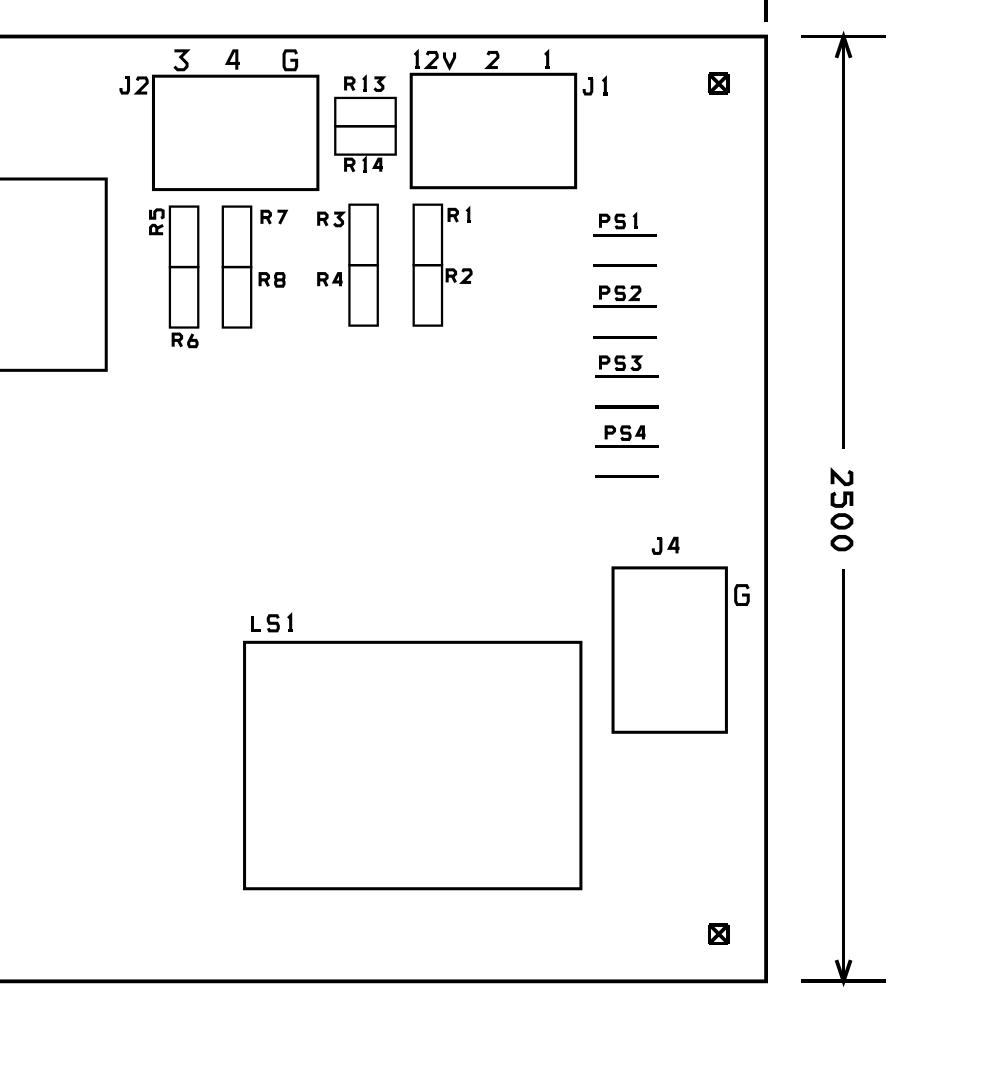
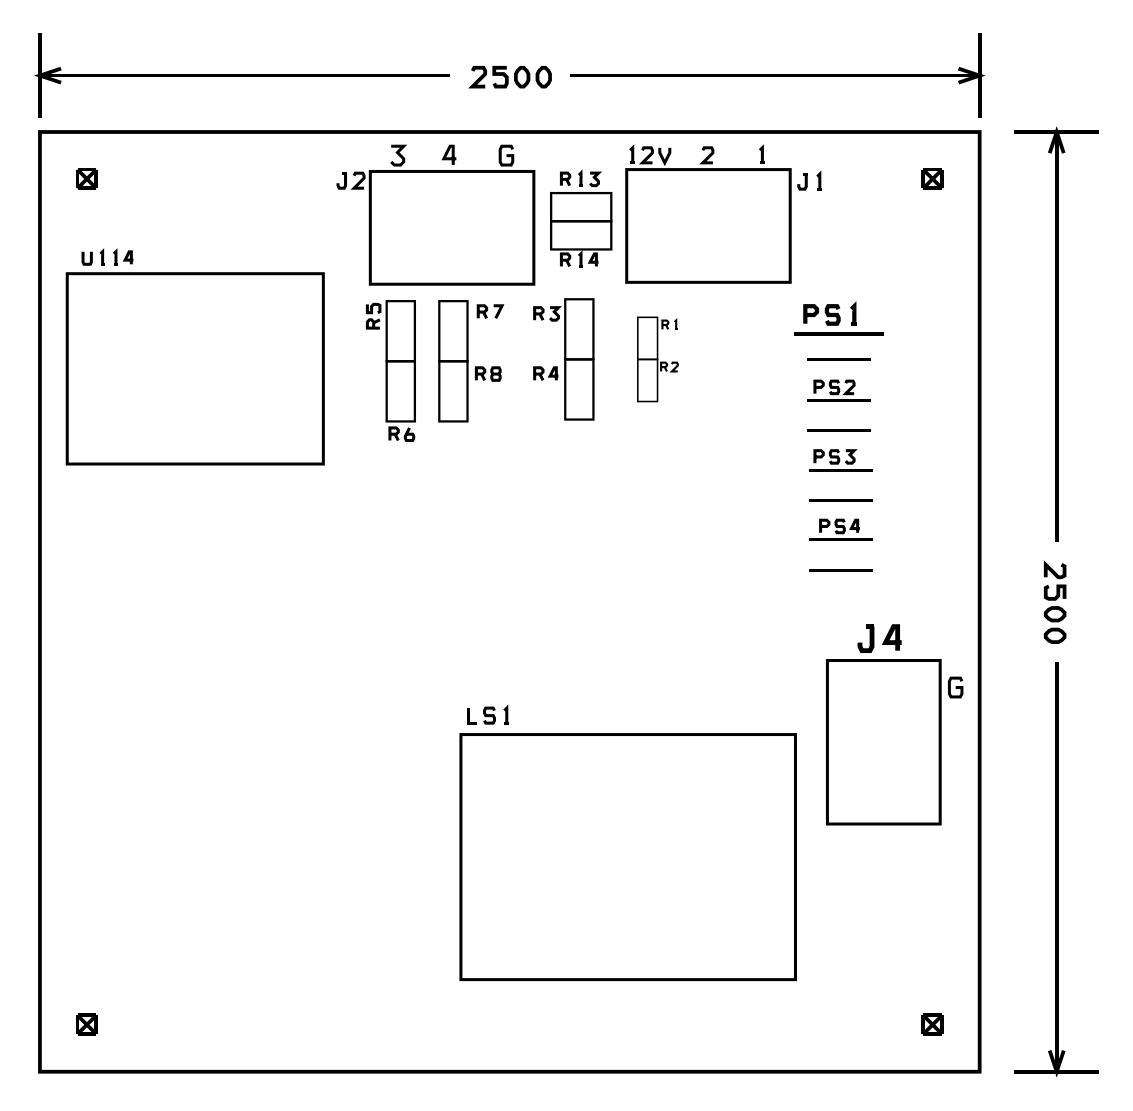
part: (624, 224) -> (838, 318), size x1.4
part: (442, 265) -> (657, 359), size x0.7
part: (665, 545) -> (879, 638), size x1.6

